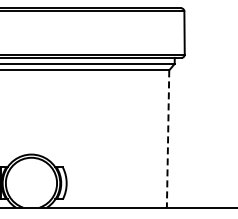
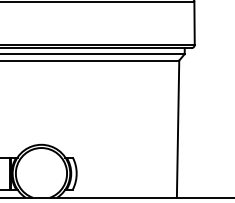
line: (168, 138) -> (178, 128), dashed -> solid

